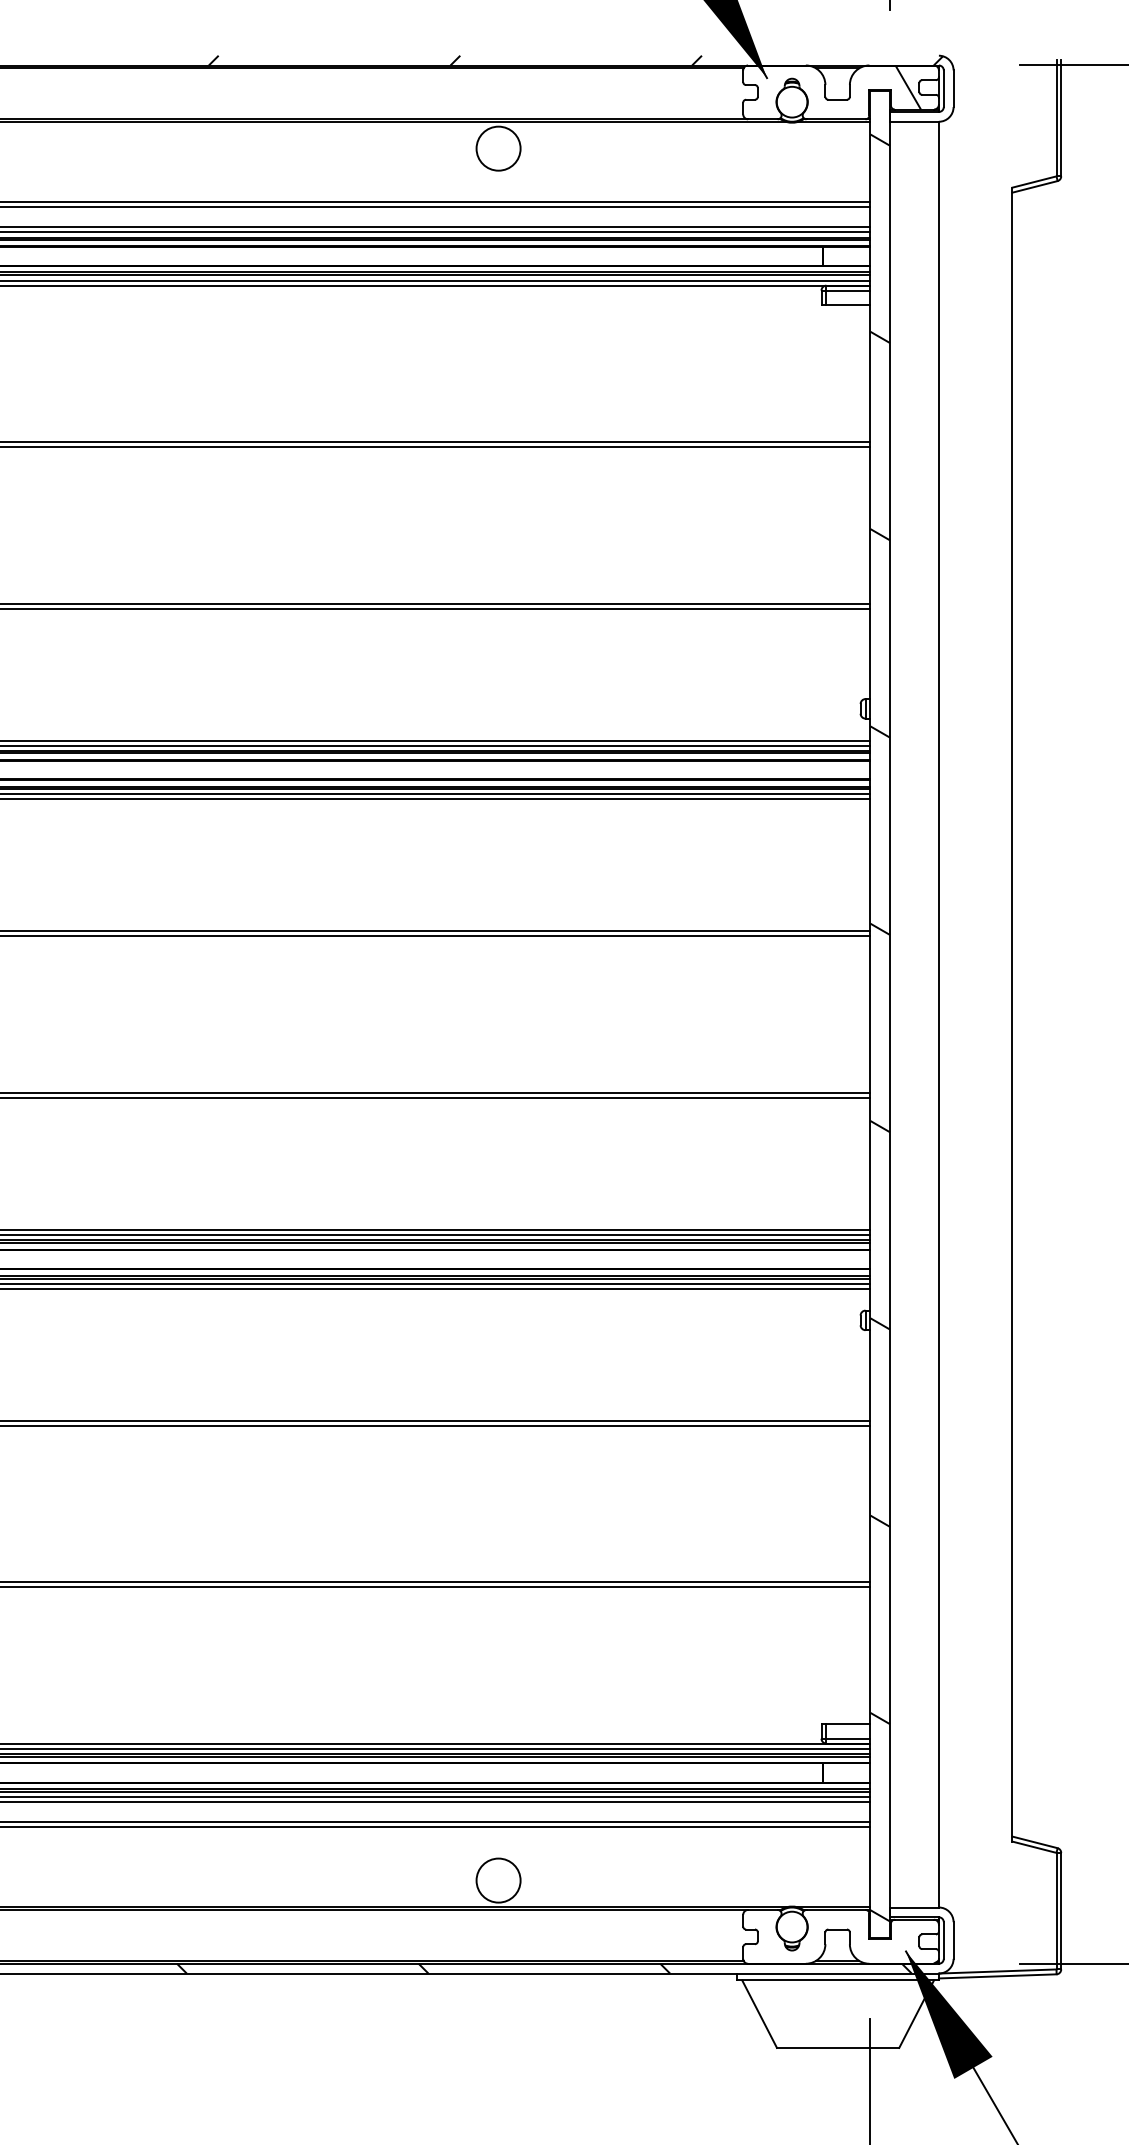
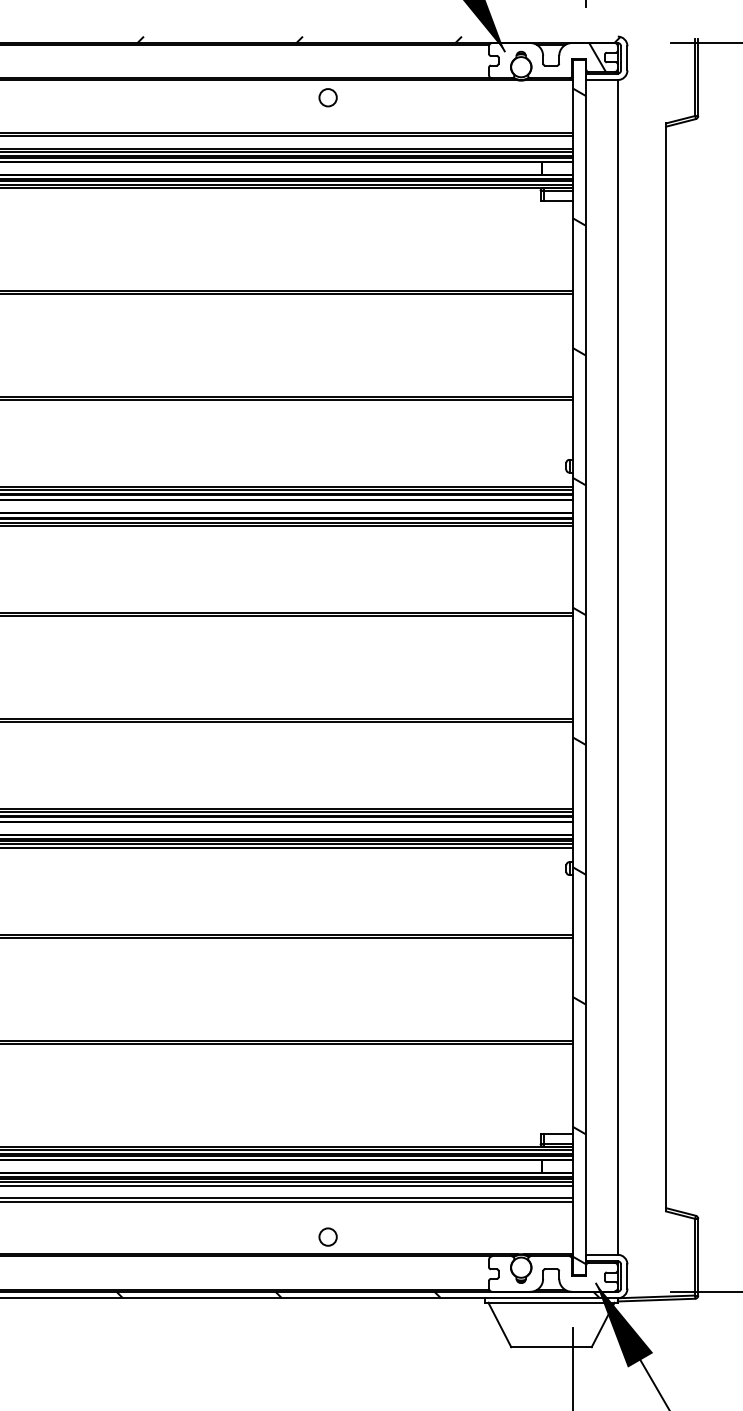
circle: (497, 148) -> (327, 97), size x0.6
circle: (497, 1879) -> (327, 1236), size x0.6

